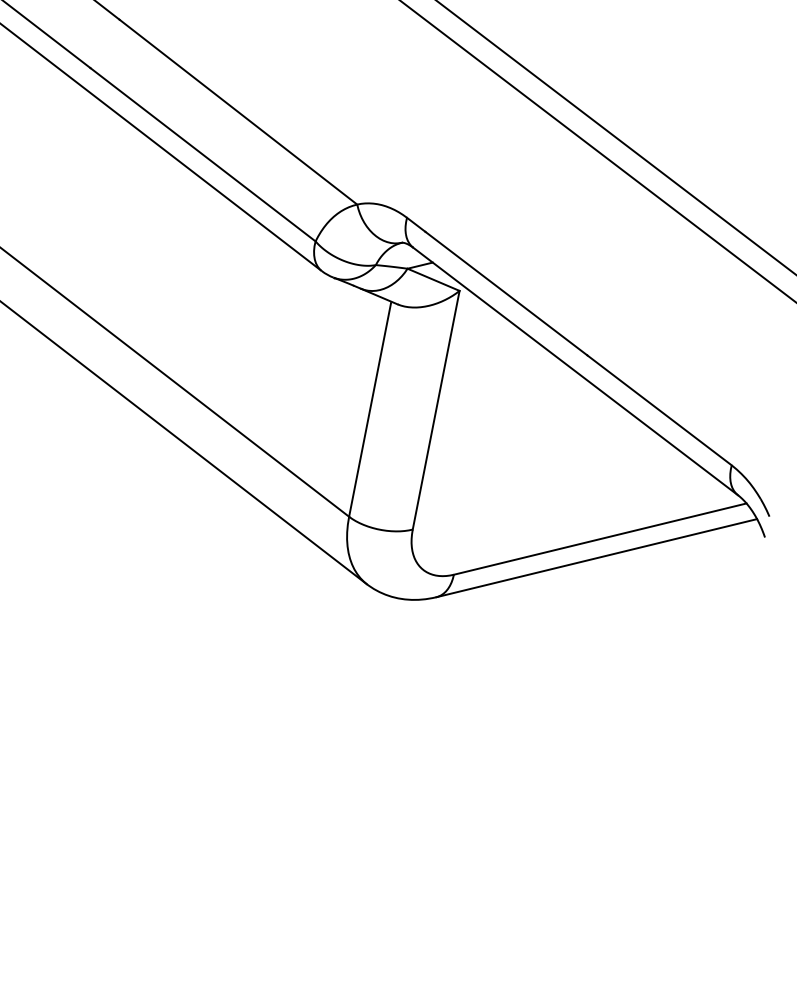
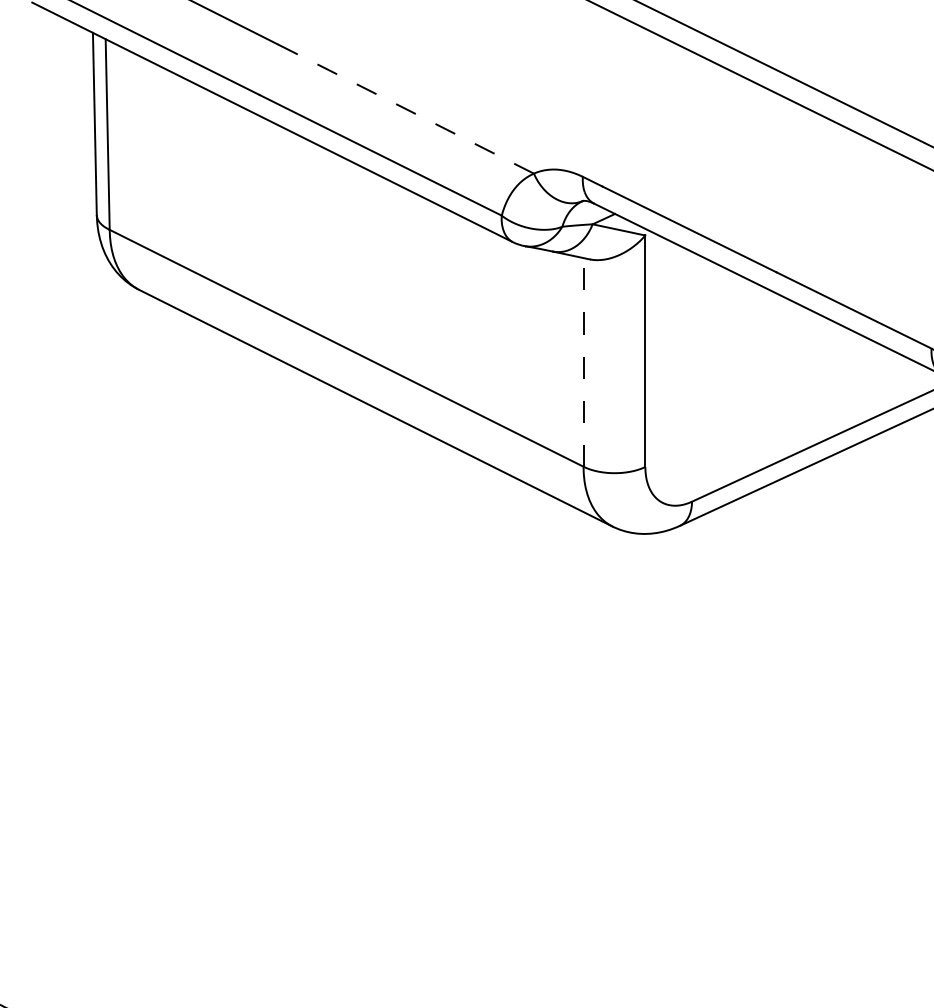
line: (238, 111) -> (405, 108), solid -> dashed
line: (369, 410) -> (583, 363), solid -> dashed

